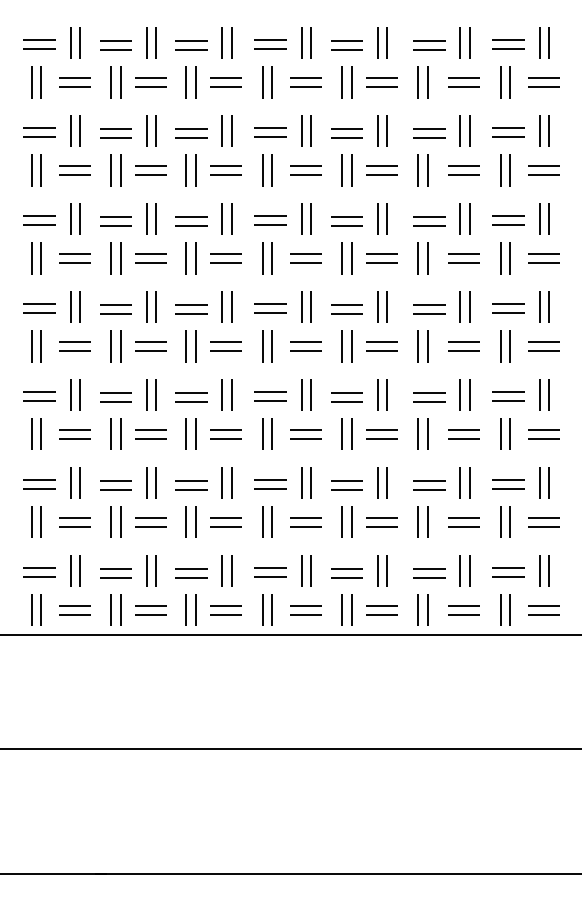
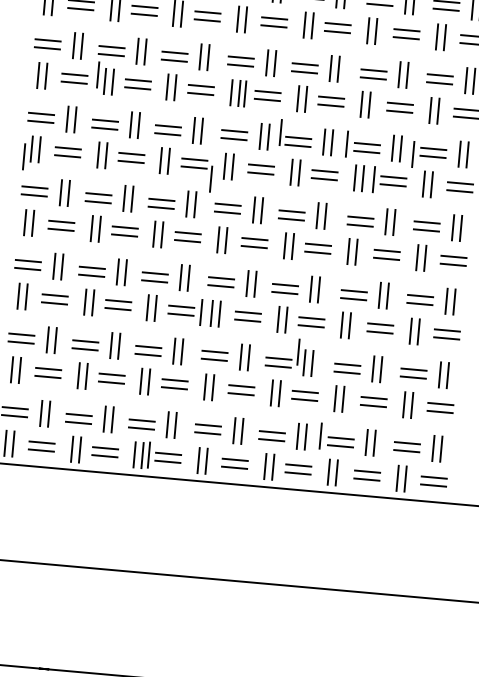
line: (102, 163) -> (98, 75), added
line: (278, 170) -> (244, 94), added
line: (324, 212) -> (280, 132), added
line: (404, 218) -> (346, 143), added
line: (484, 224) -> (412, 154), added
line: (440, 258) -> (373, 179), added
line: (22, 268) -> (23, 156), added
line: (247, 274) -> (211, 178), added
line: (249, 433) -> (200, 311), added
line: (369, 470) -> (298, 351), added
line: (404, 567) -> (320, 435), added
line: (202, 608) -> (148, 454), added

